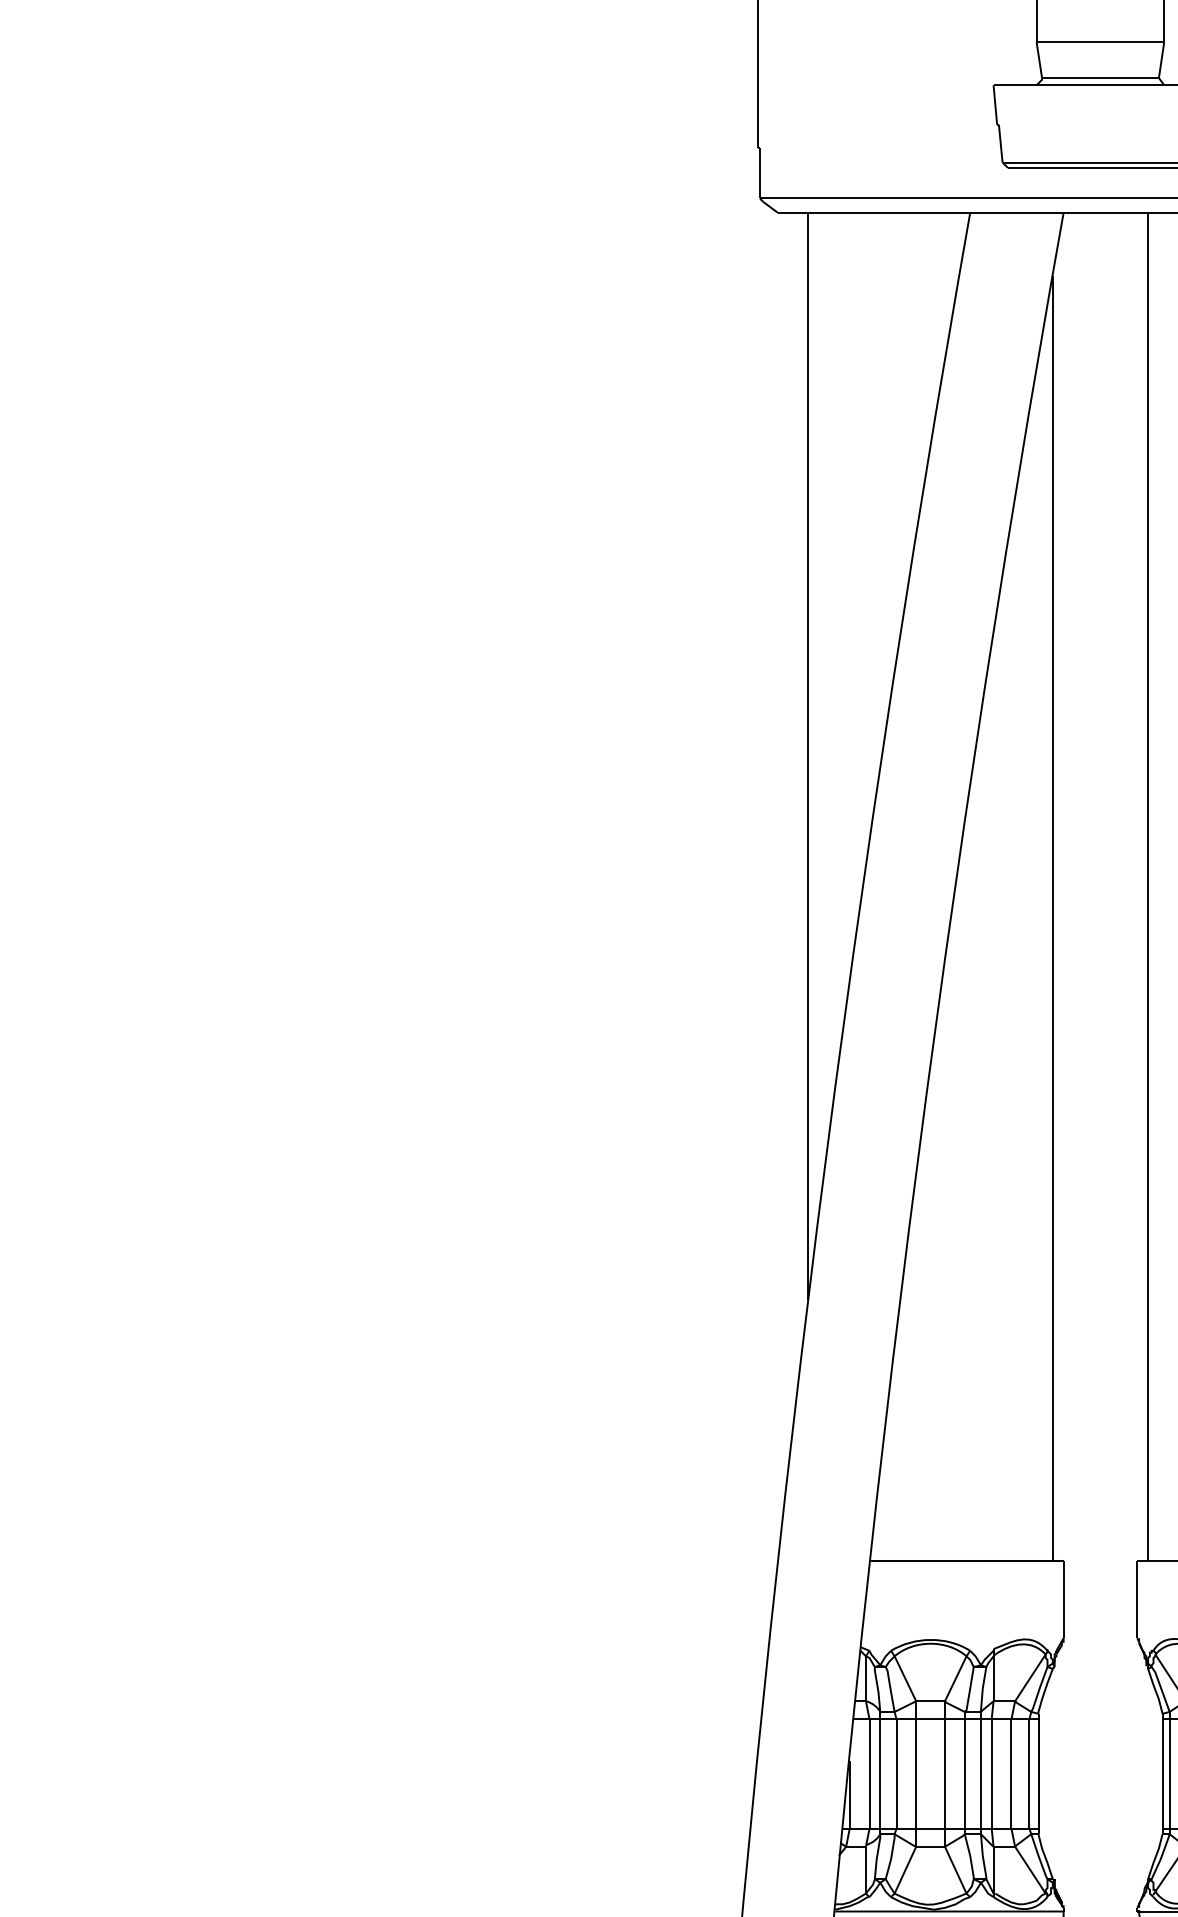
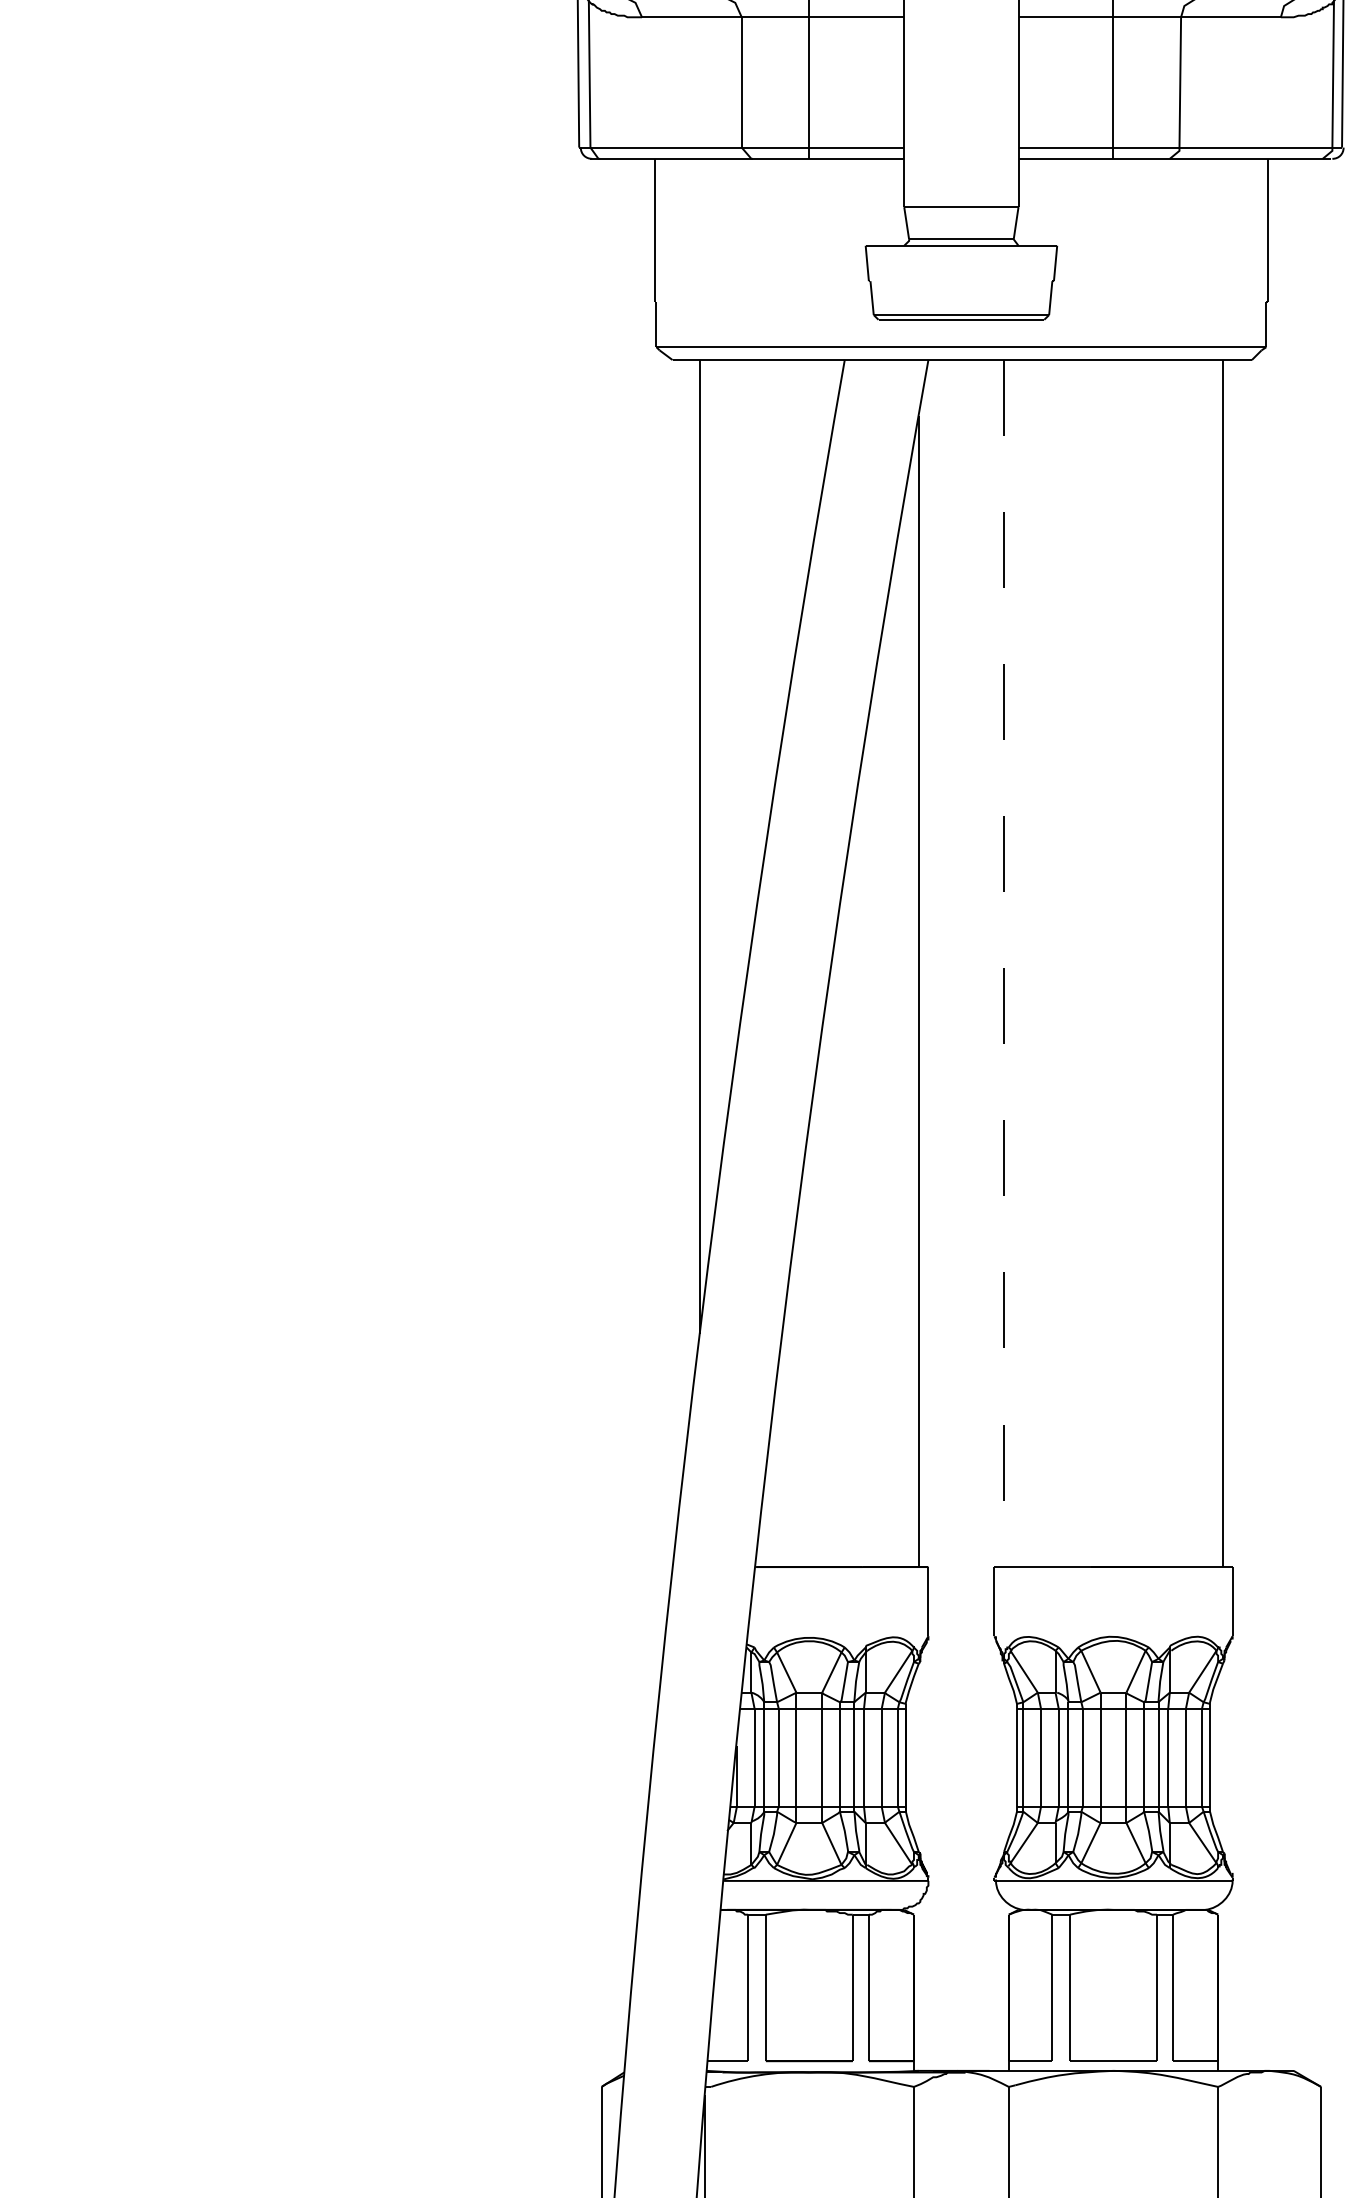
line: (1148, 886) -> (1004, 963), solid -> dashed

